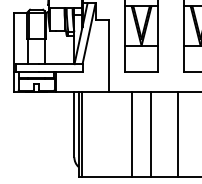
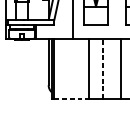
line: (151, 134) -> (103, 69), solid -> dashed
line: (107, 176) -> (72, 98), solid -> dashed

